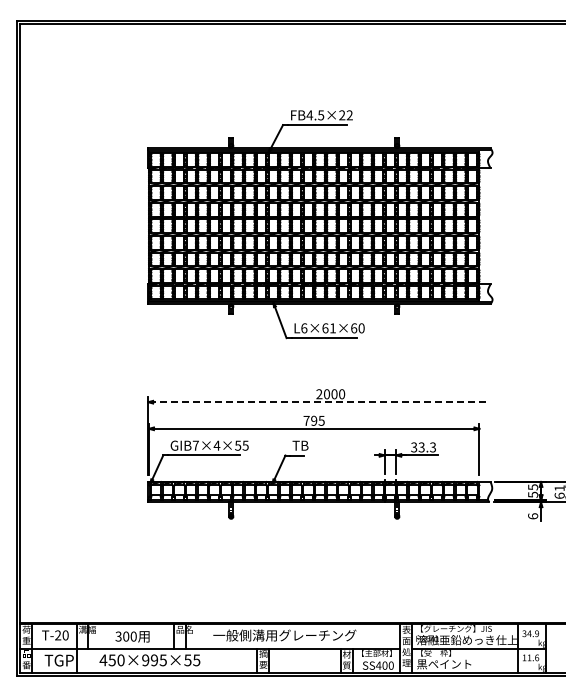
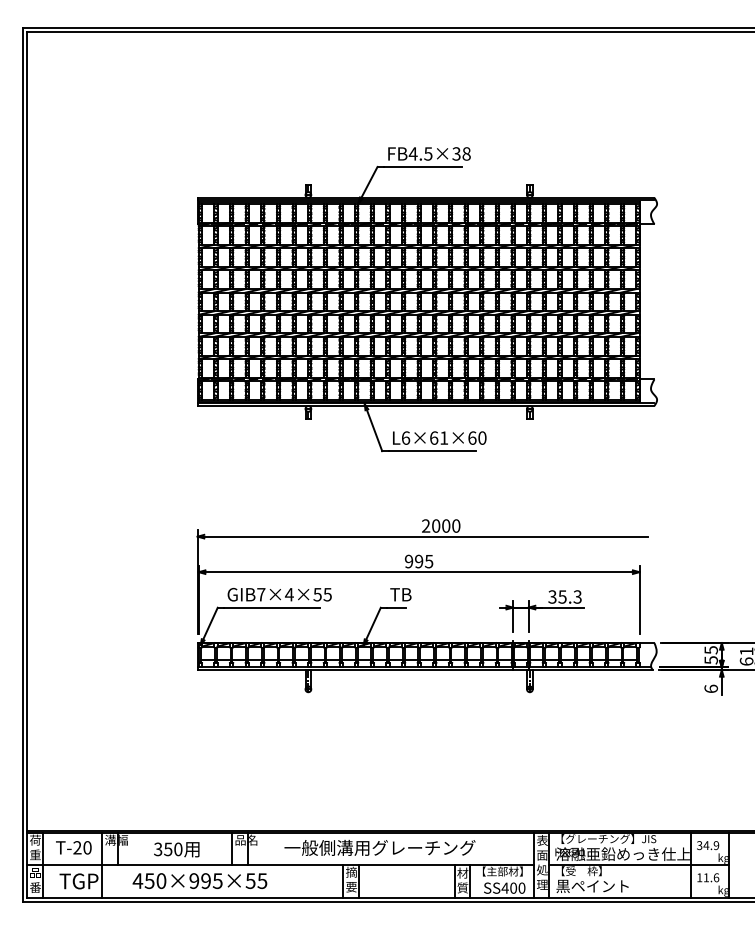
text: (345, 115) -> (460, 154), FB4.5×22 -> FB4.5×38
line: (318, 402) -> (424, 537), dashed -> solid
text: (306, 420) -> (408, 561), 795 -> 995
text: (421, 446) -> (562, 595), 33.3 -> 35.3
text: (126, 636) -> (168, 849), 300 -> 350

